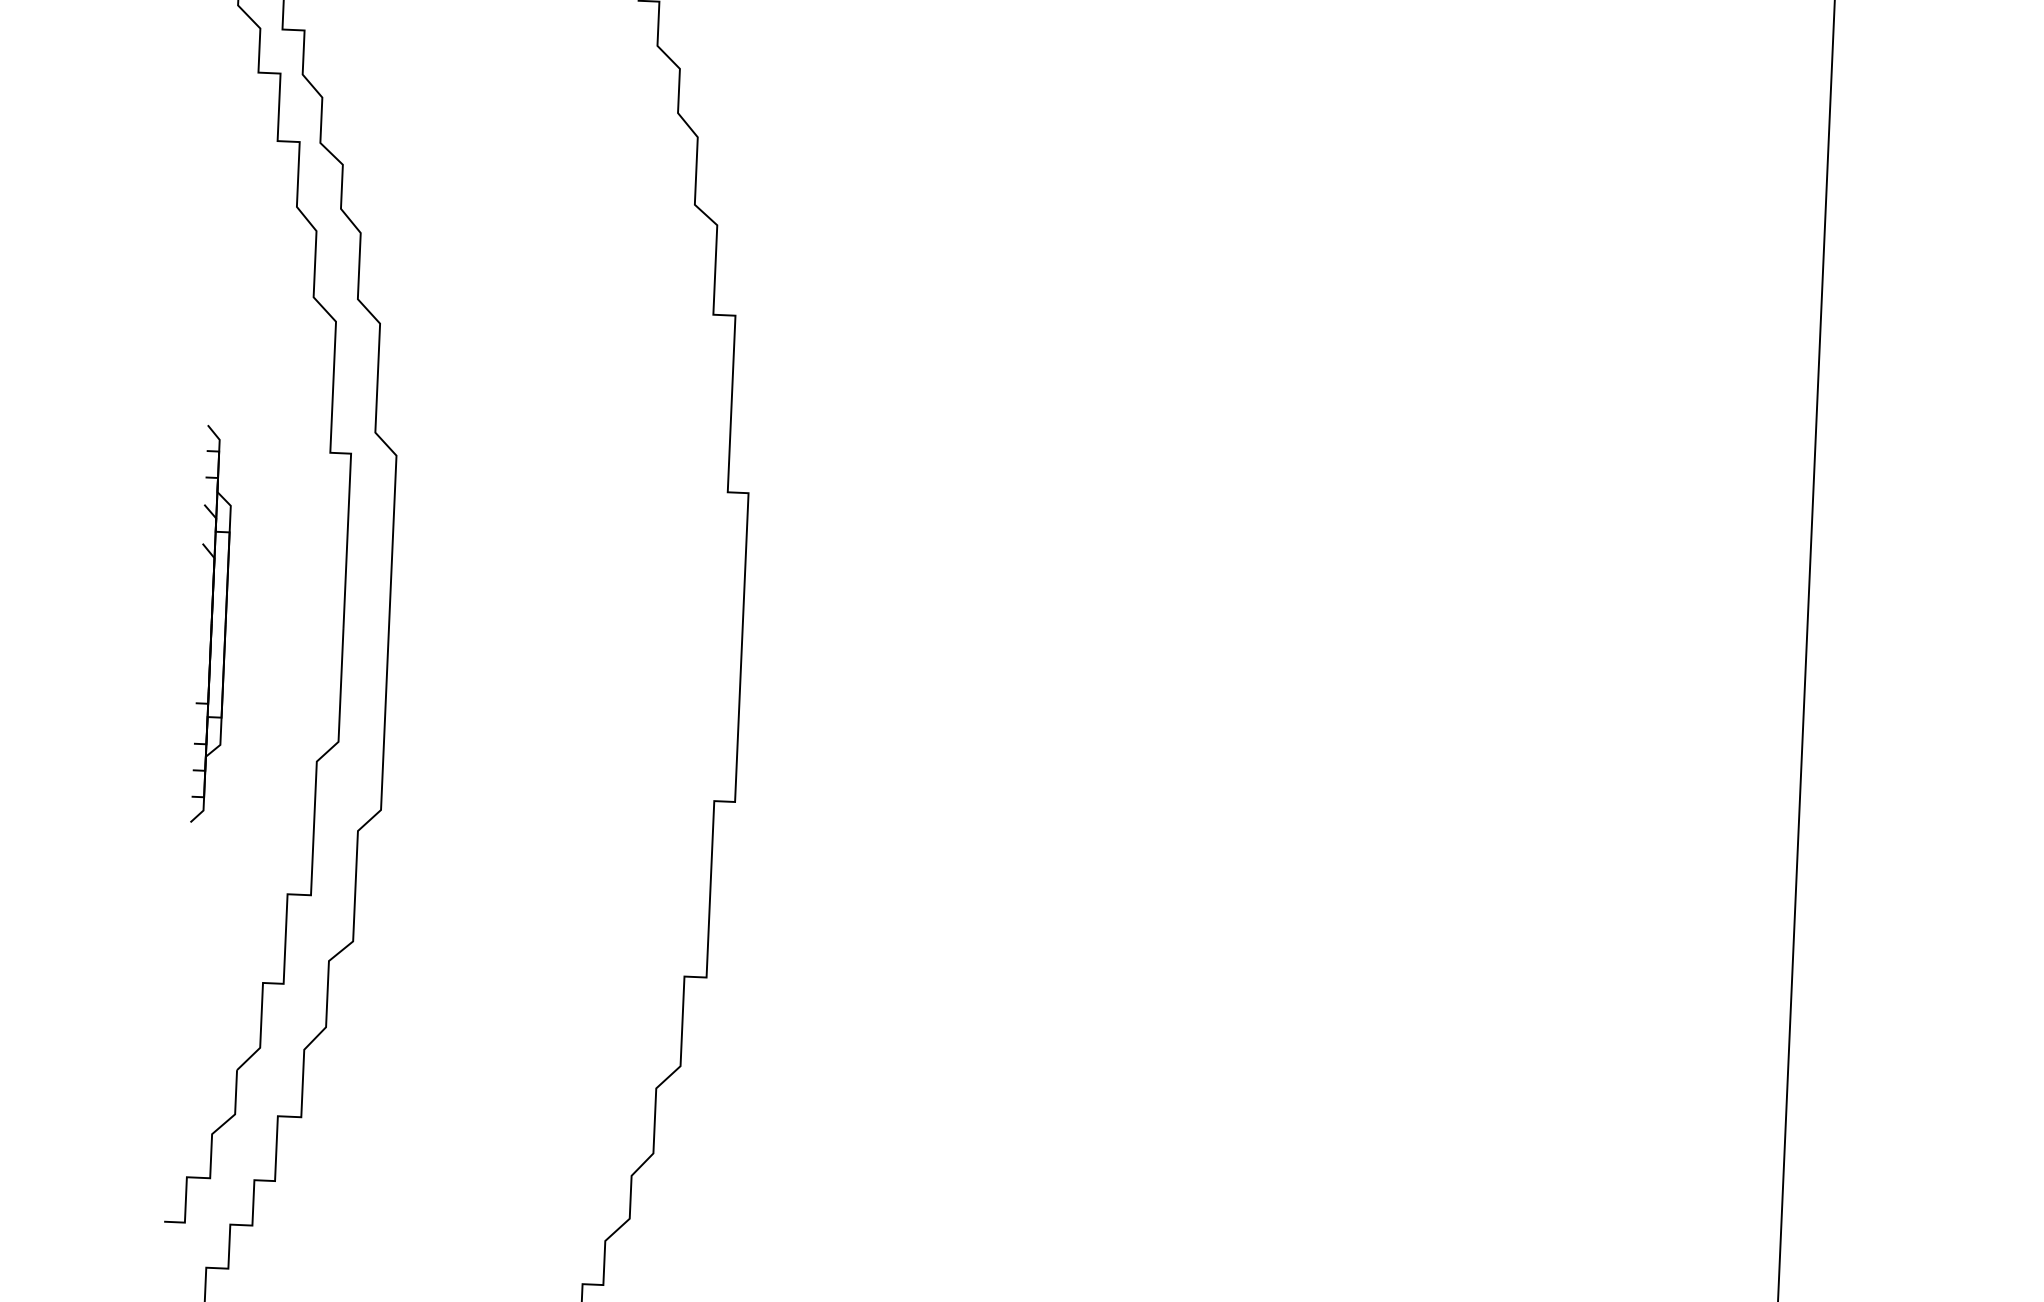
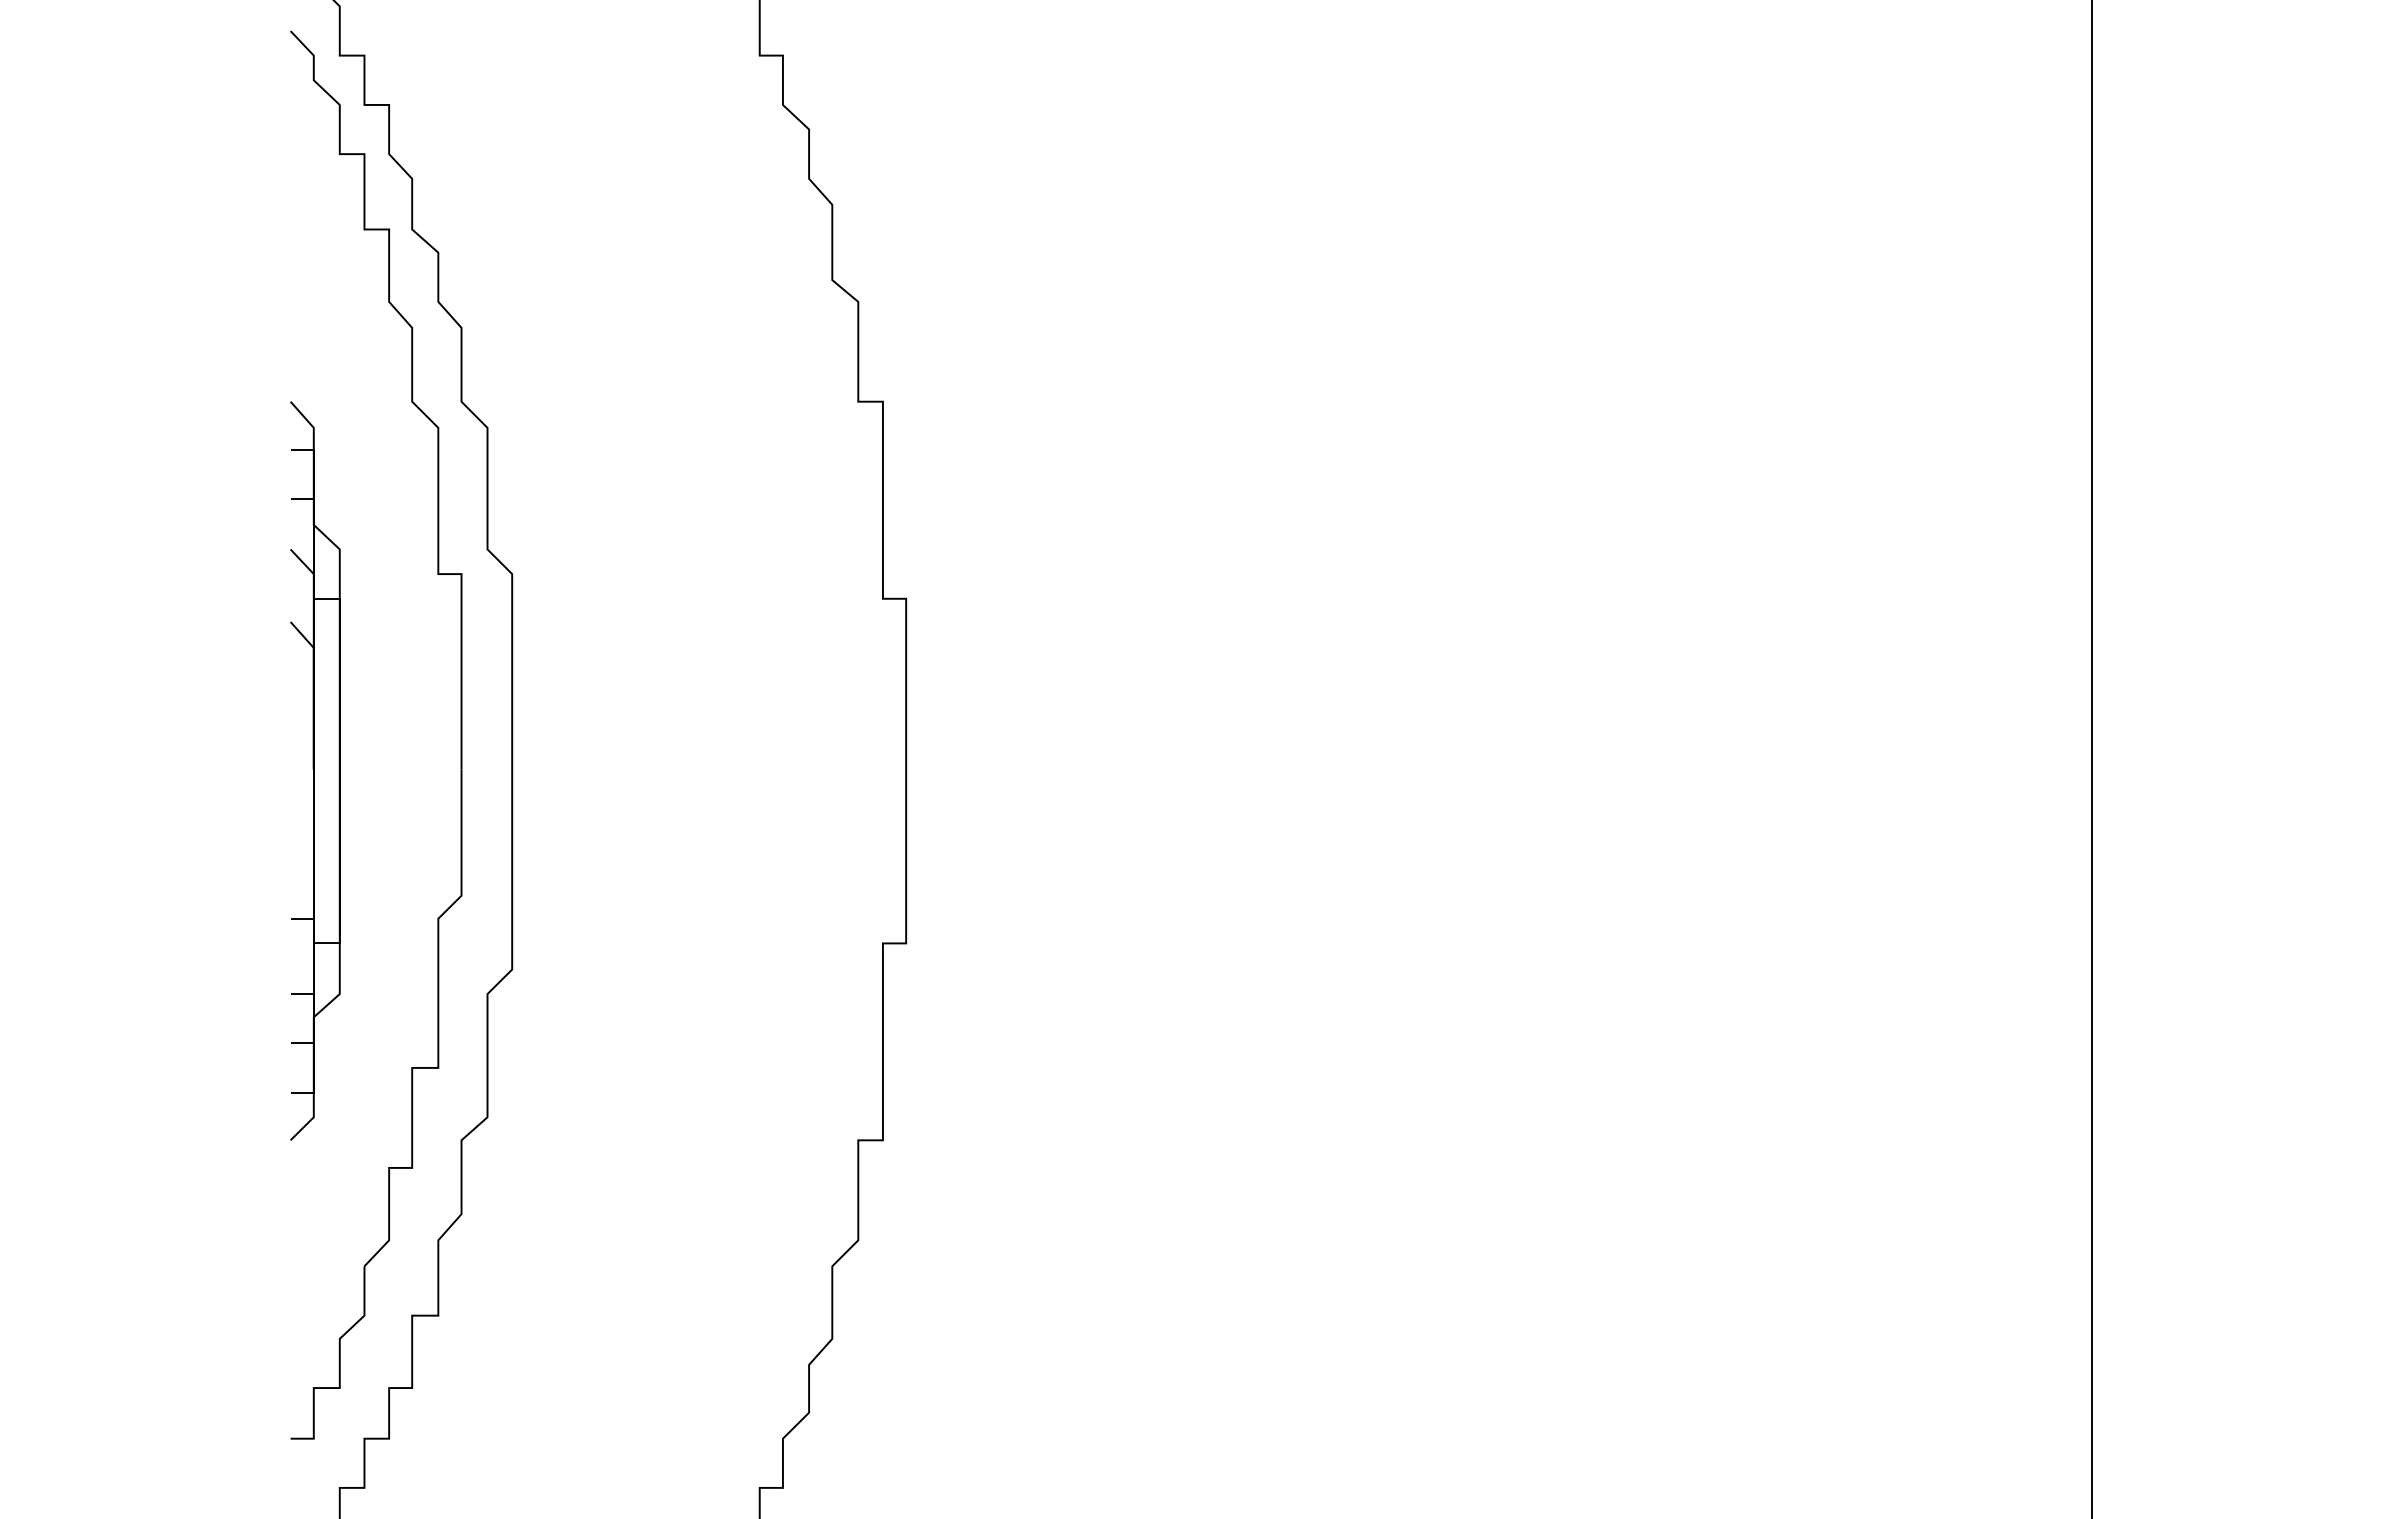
part: (212, 623) -> (315, 770), size x1.67

